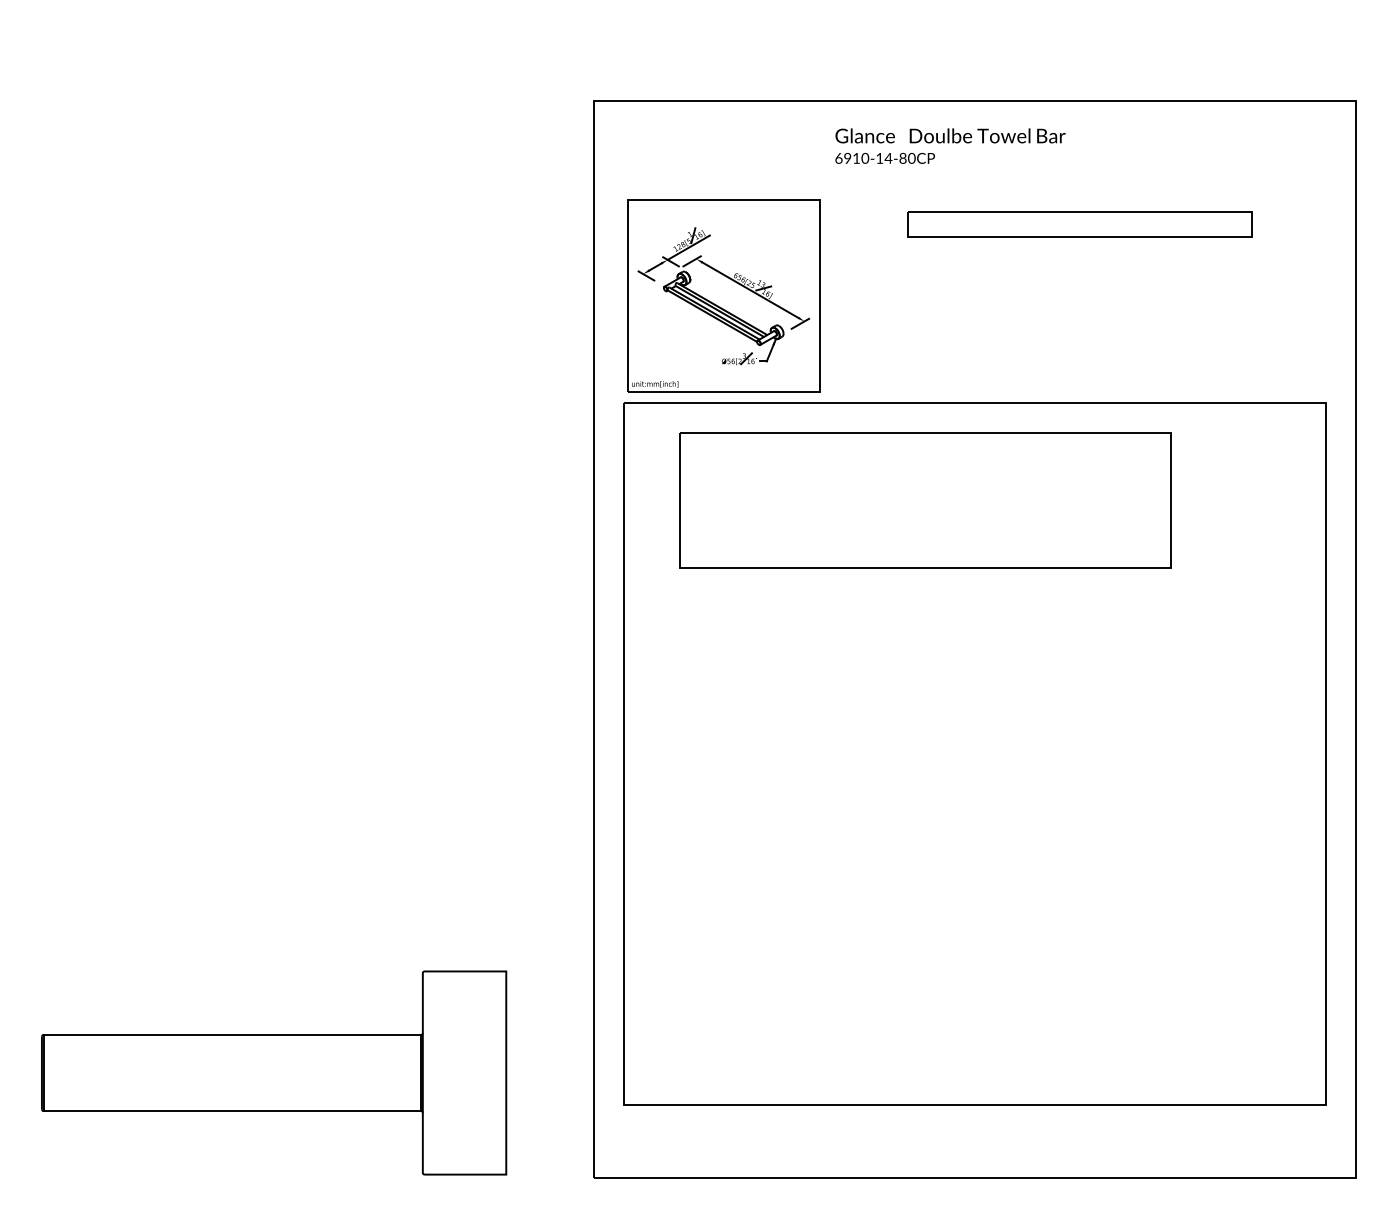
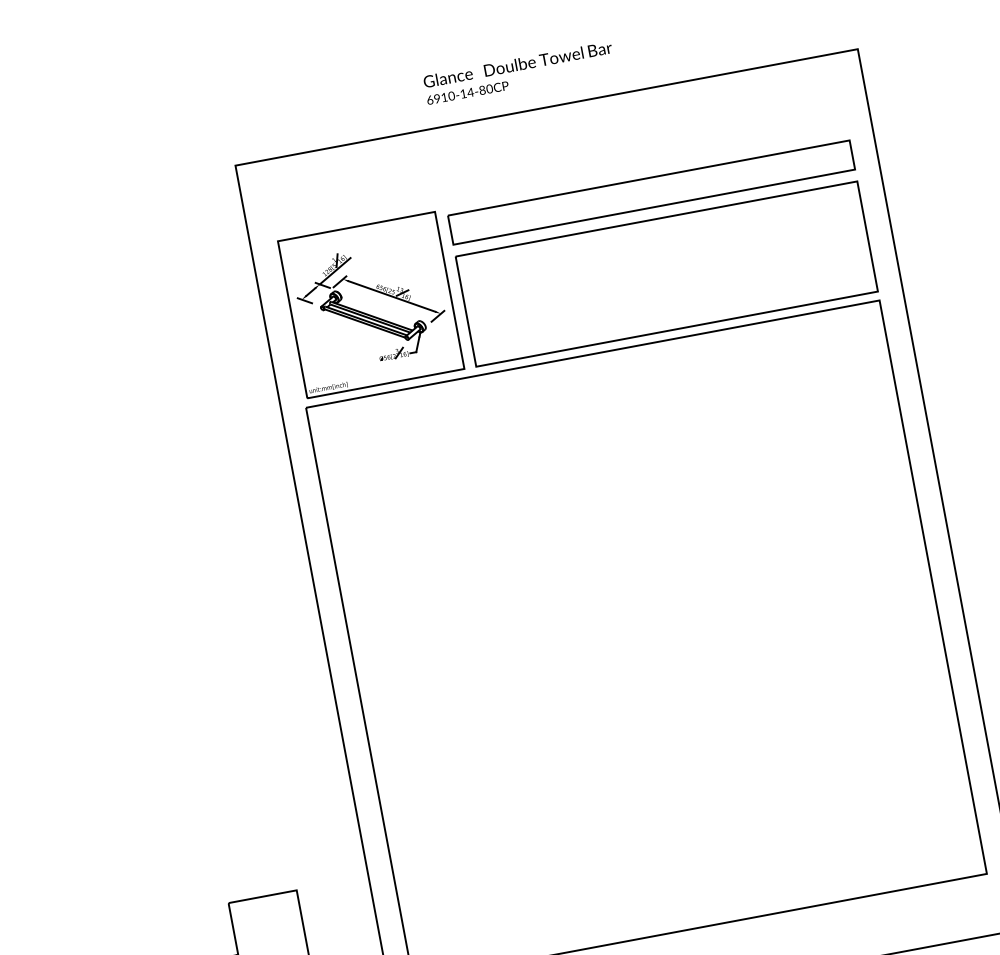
text: (950, 145) -> (519, 72), moved
part: (1080, 224) -> (651, 192), size x1.43
part: (925, 500) -> (666, 274), moved

